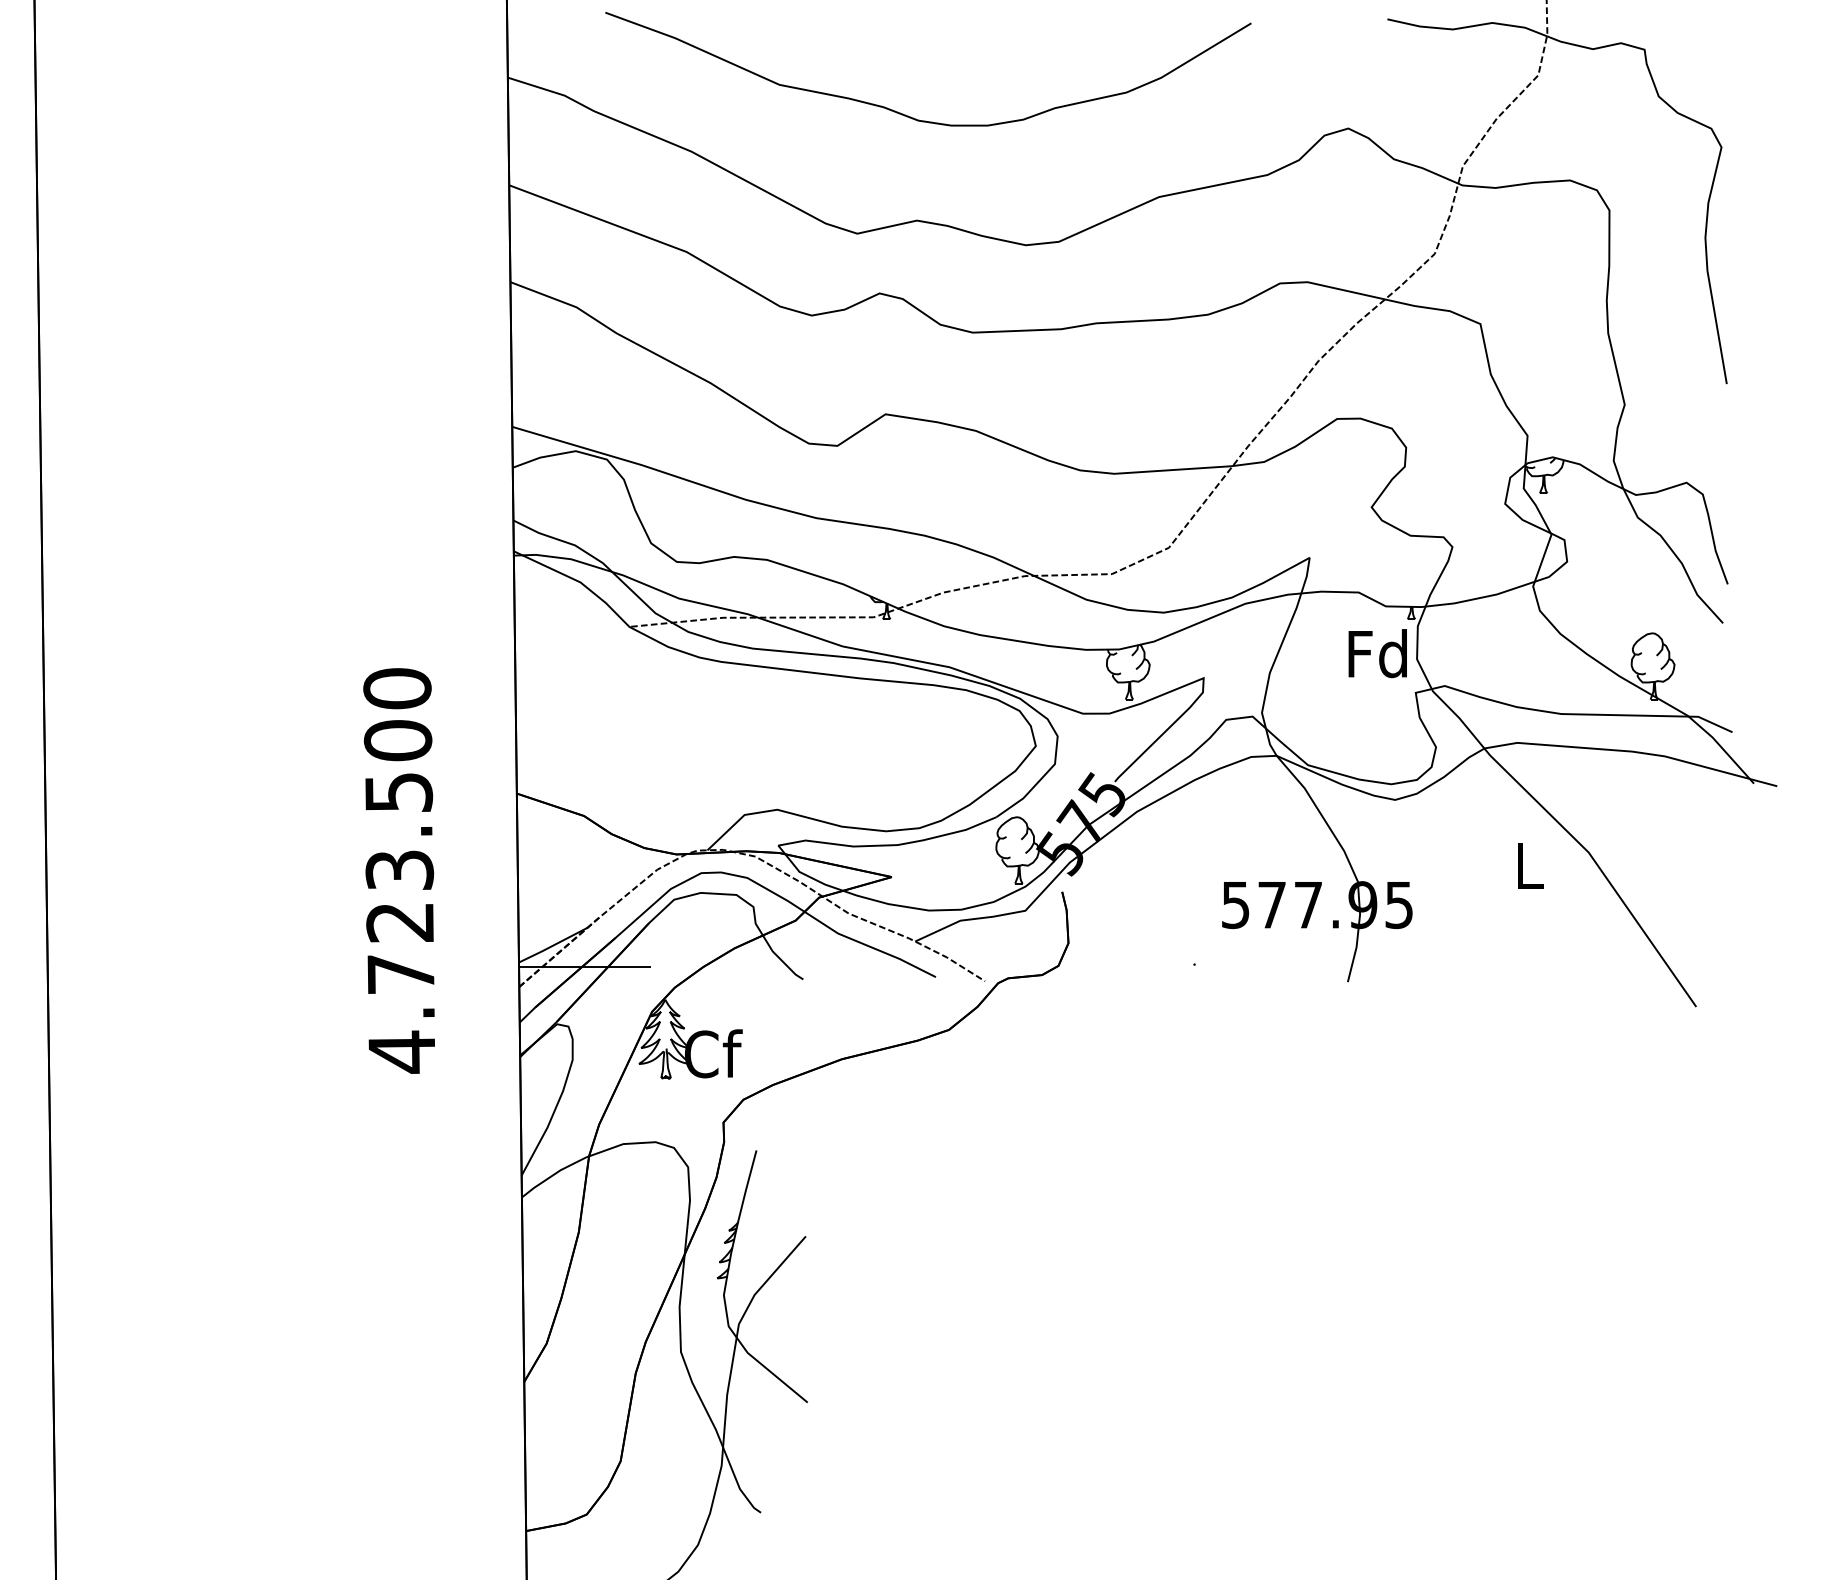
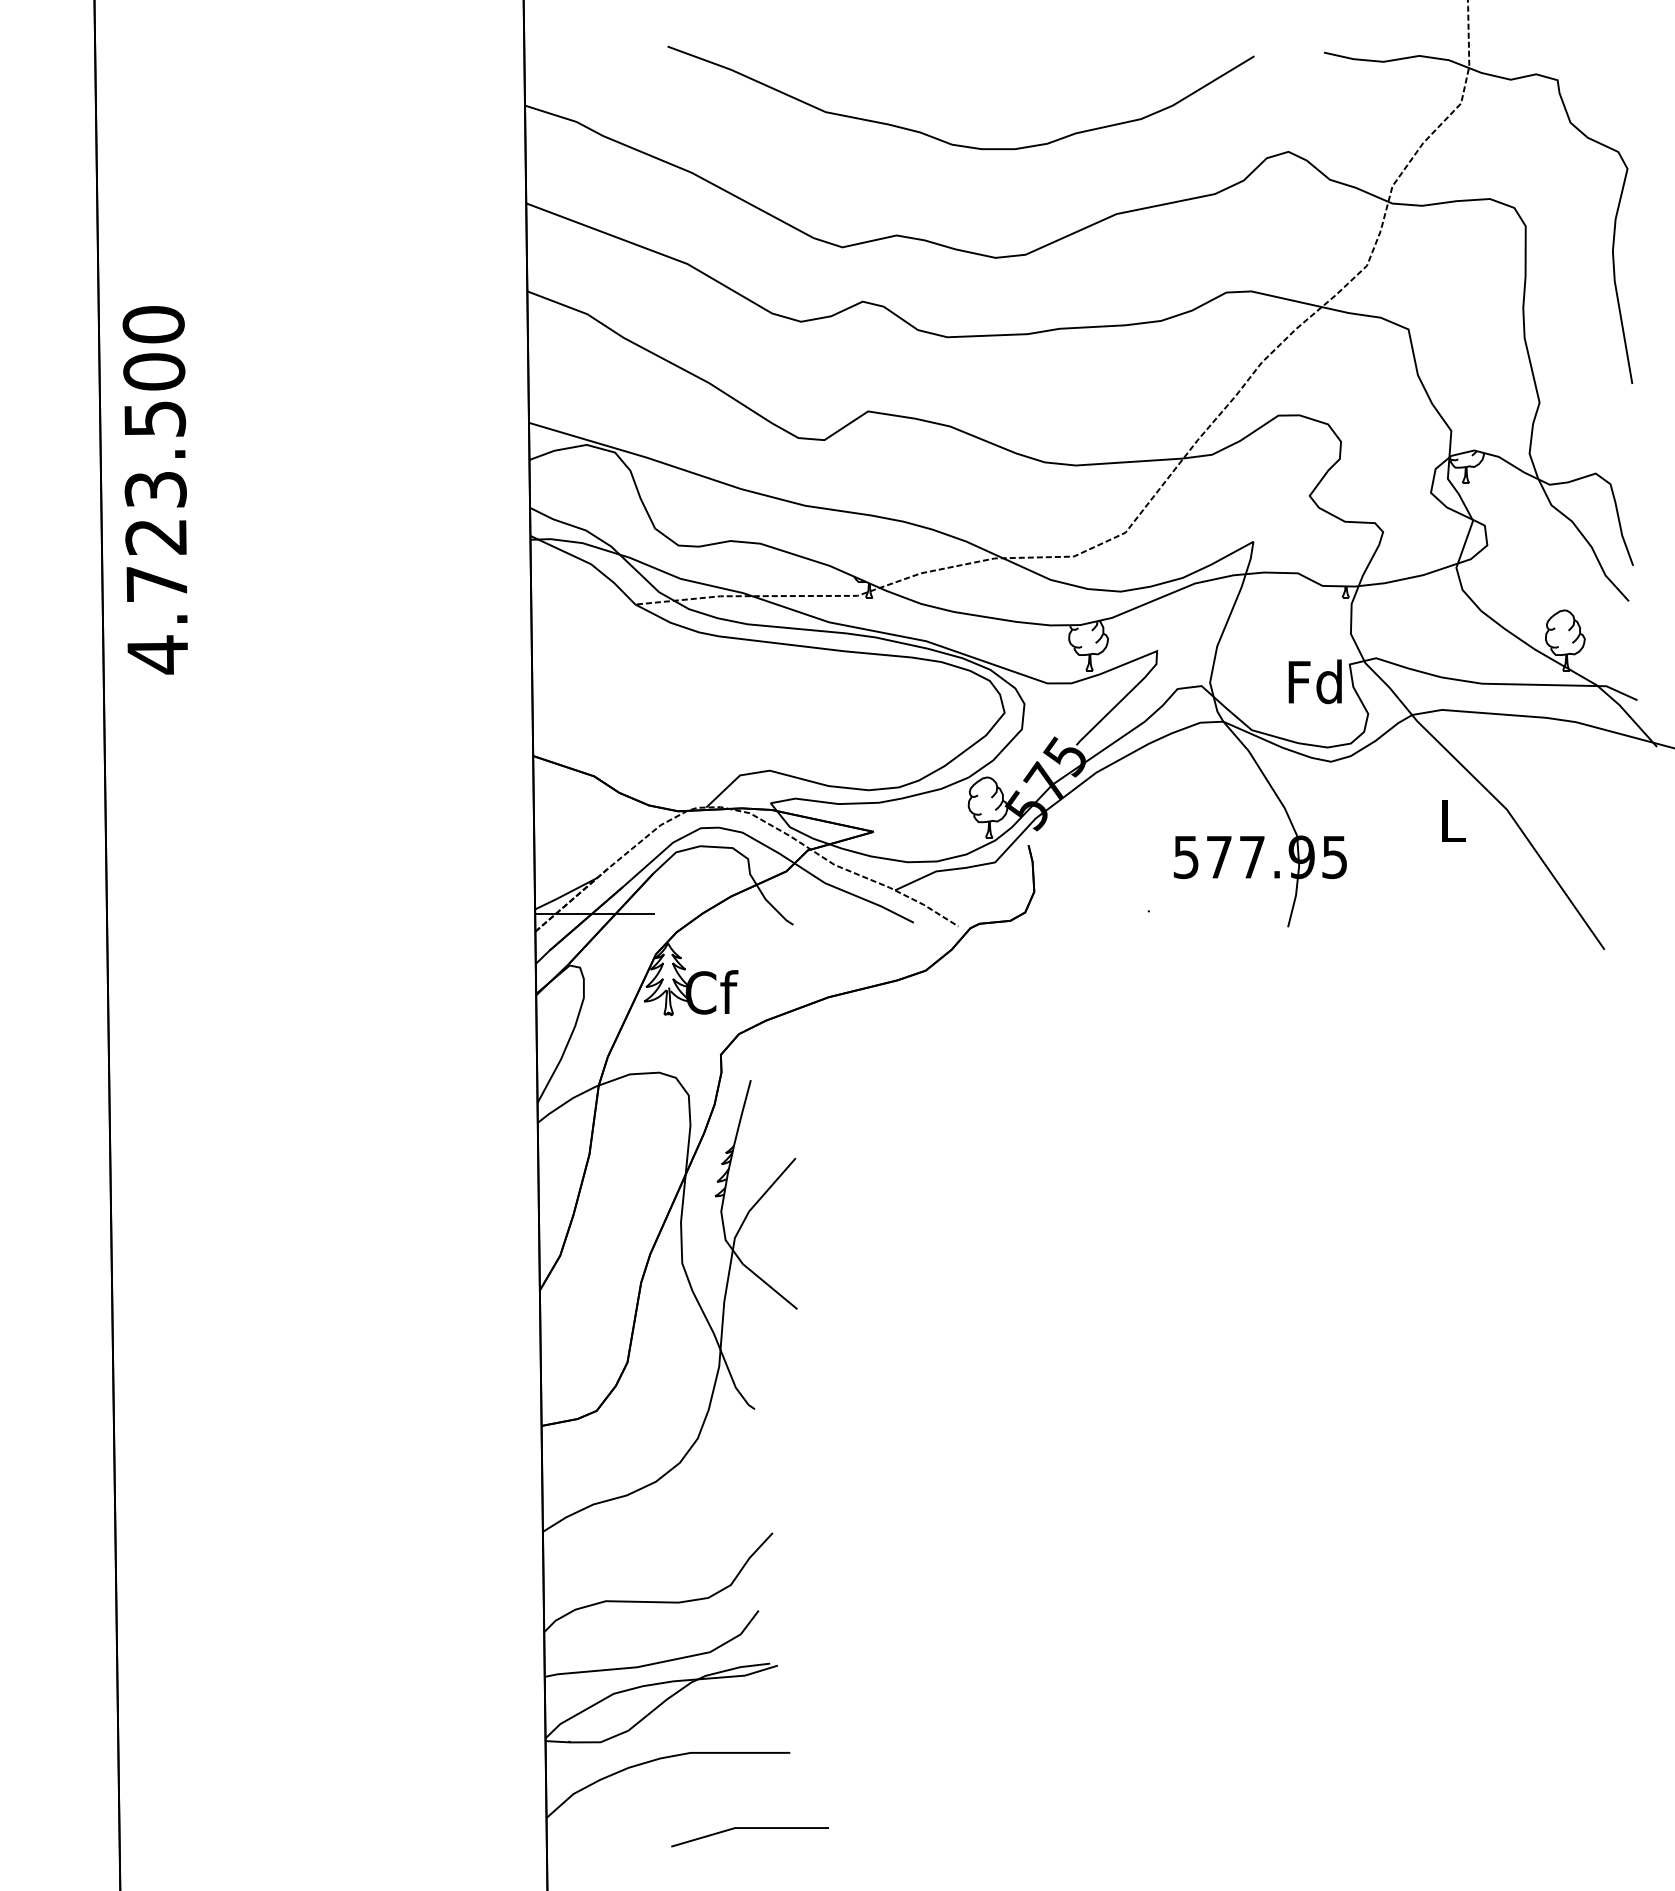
curve: (910, 116) -> (944, 140), moved
text: (1376, 653) -> (1314, 681), moved
text: (398, 871) -> (154, 490), moved

